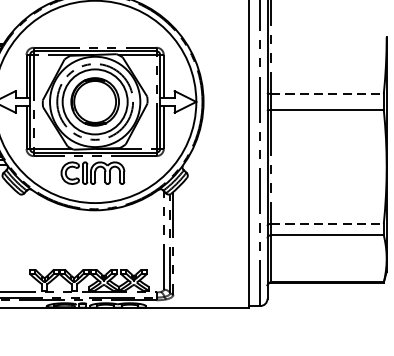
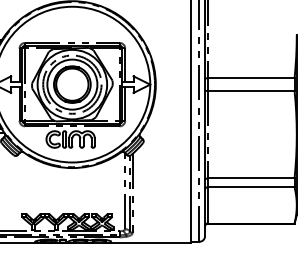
line: (327, 93) -> (251, 78), dashed -> solid
line: (327, 223) -> (251, 178), dashed -> solid

